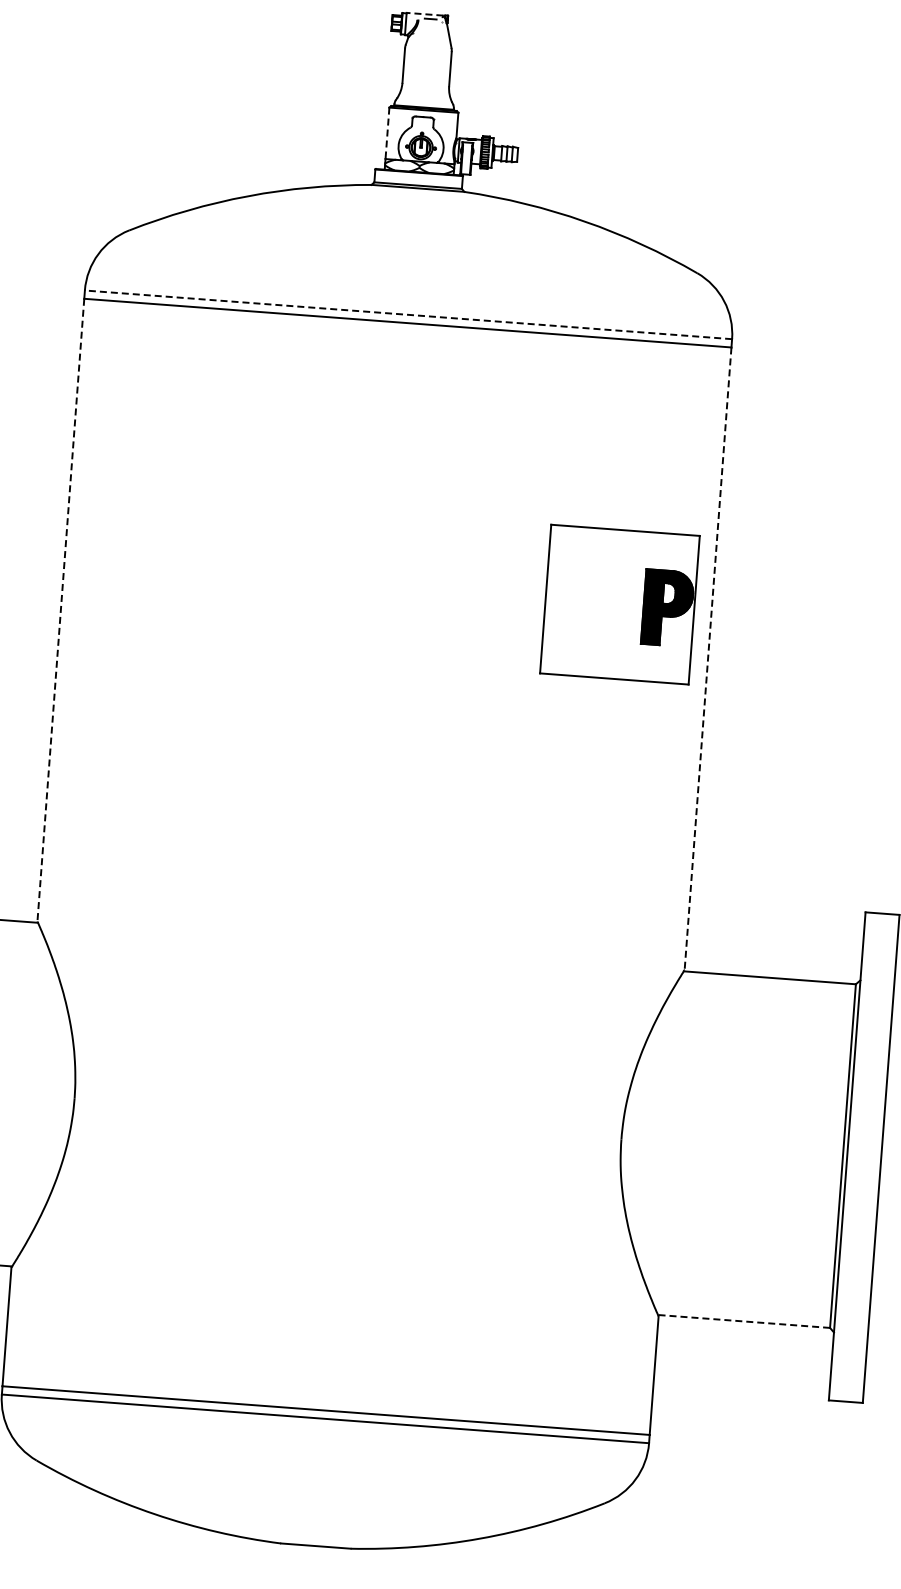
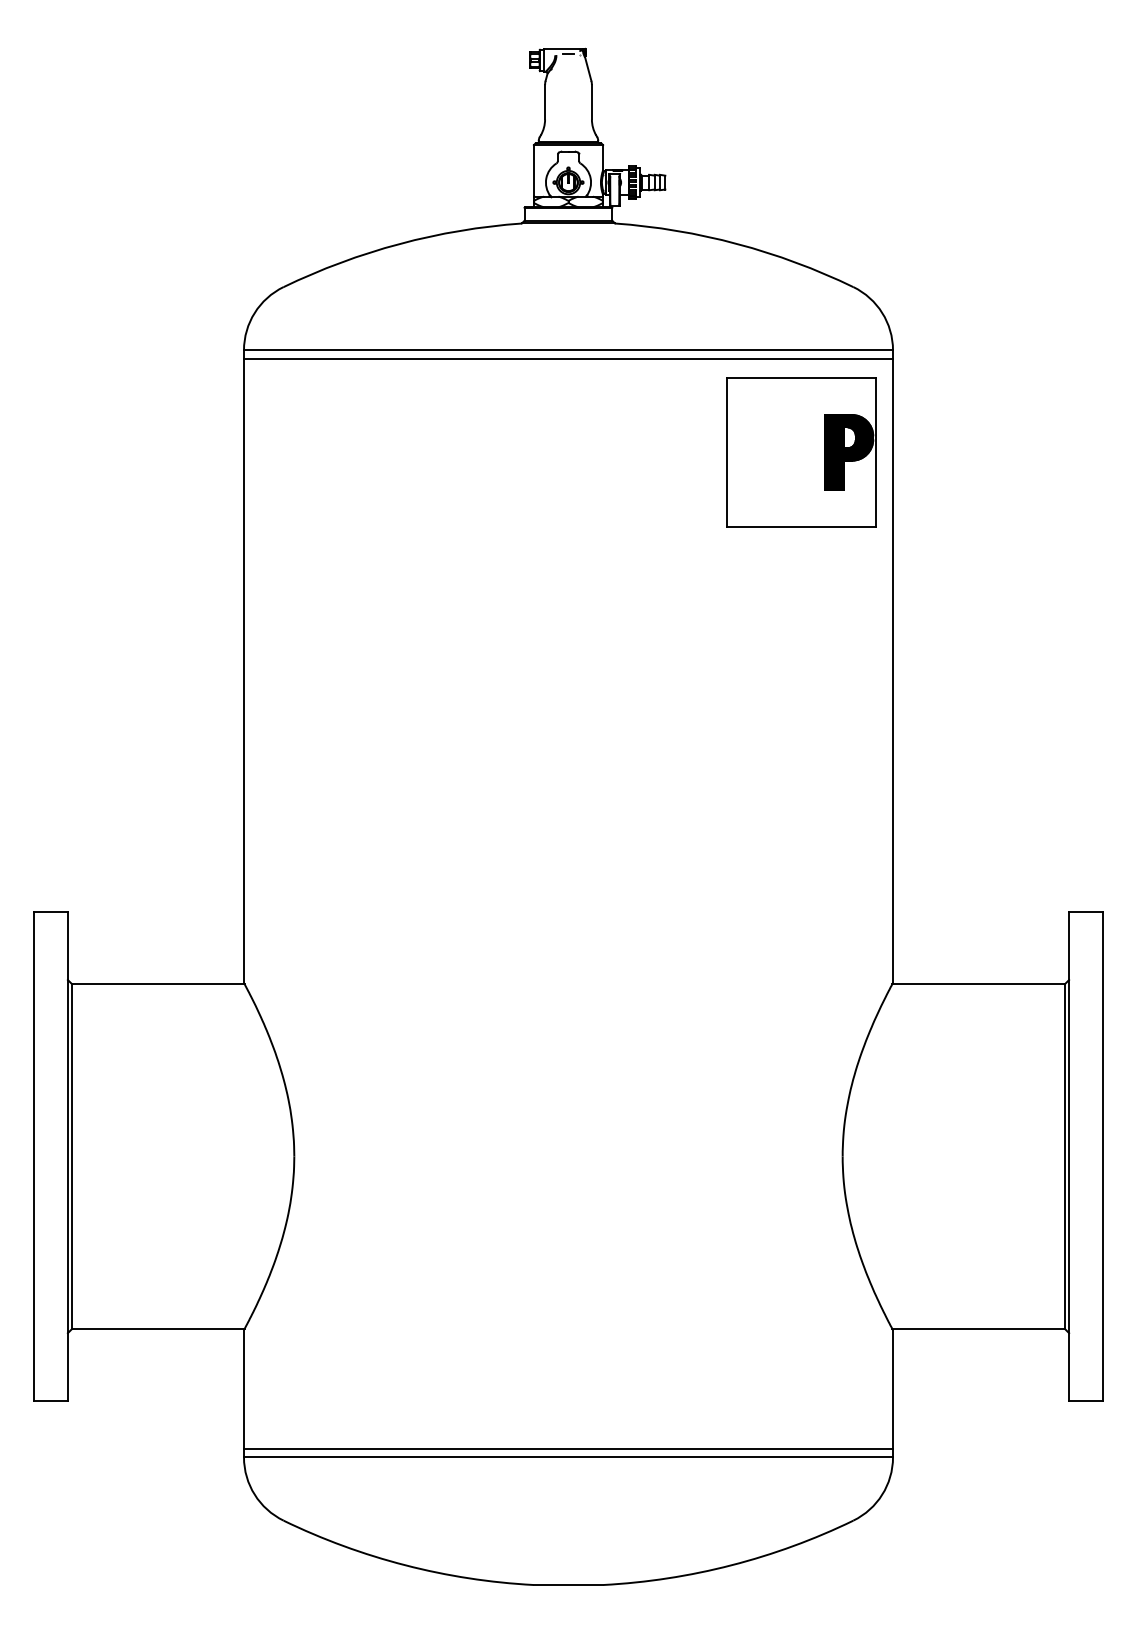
line: (424, 14) -> (561, 49), dashed -> solid
line: (387, 132) -> (533, 170), dashed -> solid
line: (408, 315) -> (568, 350), dashed -> solid
part: (620, 604) -> (801, 452), moved
line: (61, 610) -> (244, 671), dashed -> solid
line: (708, 659) -> (893, 671), dashed -> solid
line: (743, 1321) -> (978, 1328), dashed -> solid

